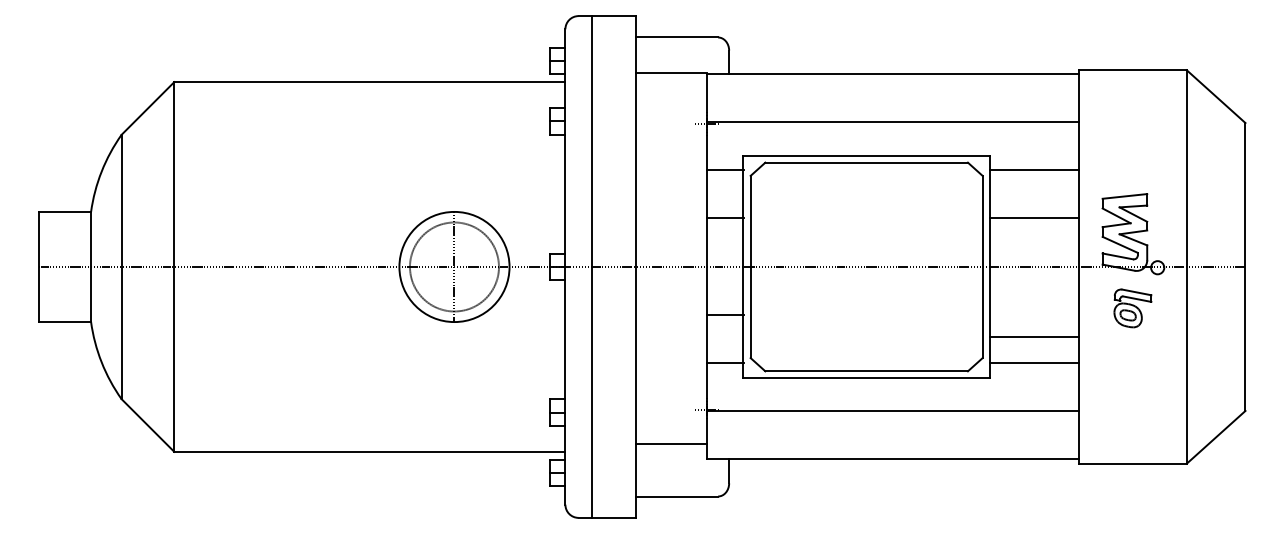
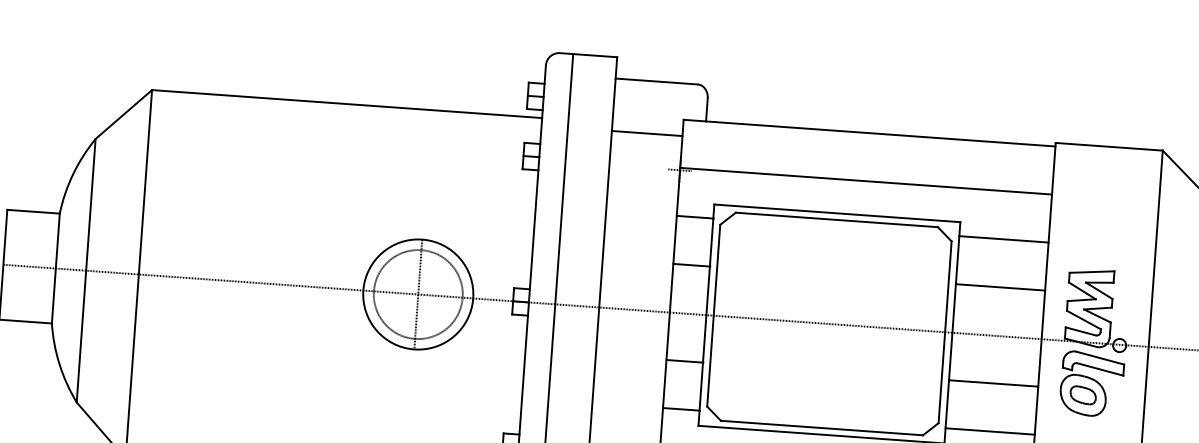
line: (670, 73) -> (646, 133), moved
part: (1132, 308) -> (1091, 384), size x1.67
line: (1034, 336) -> (993, 383), moved

